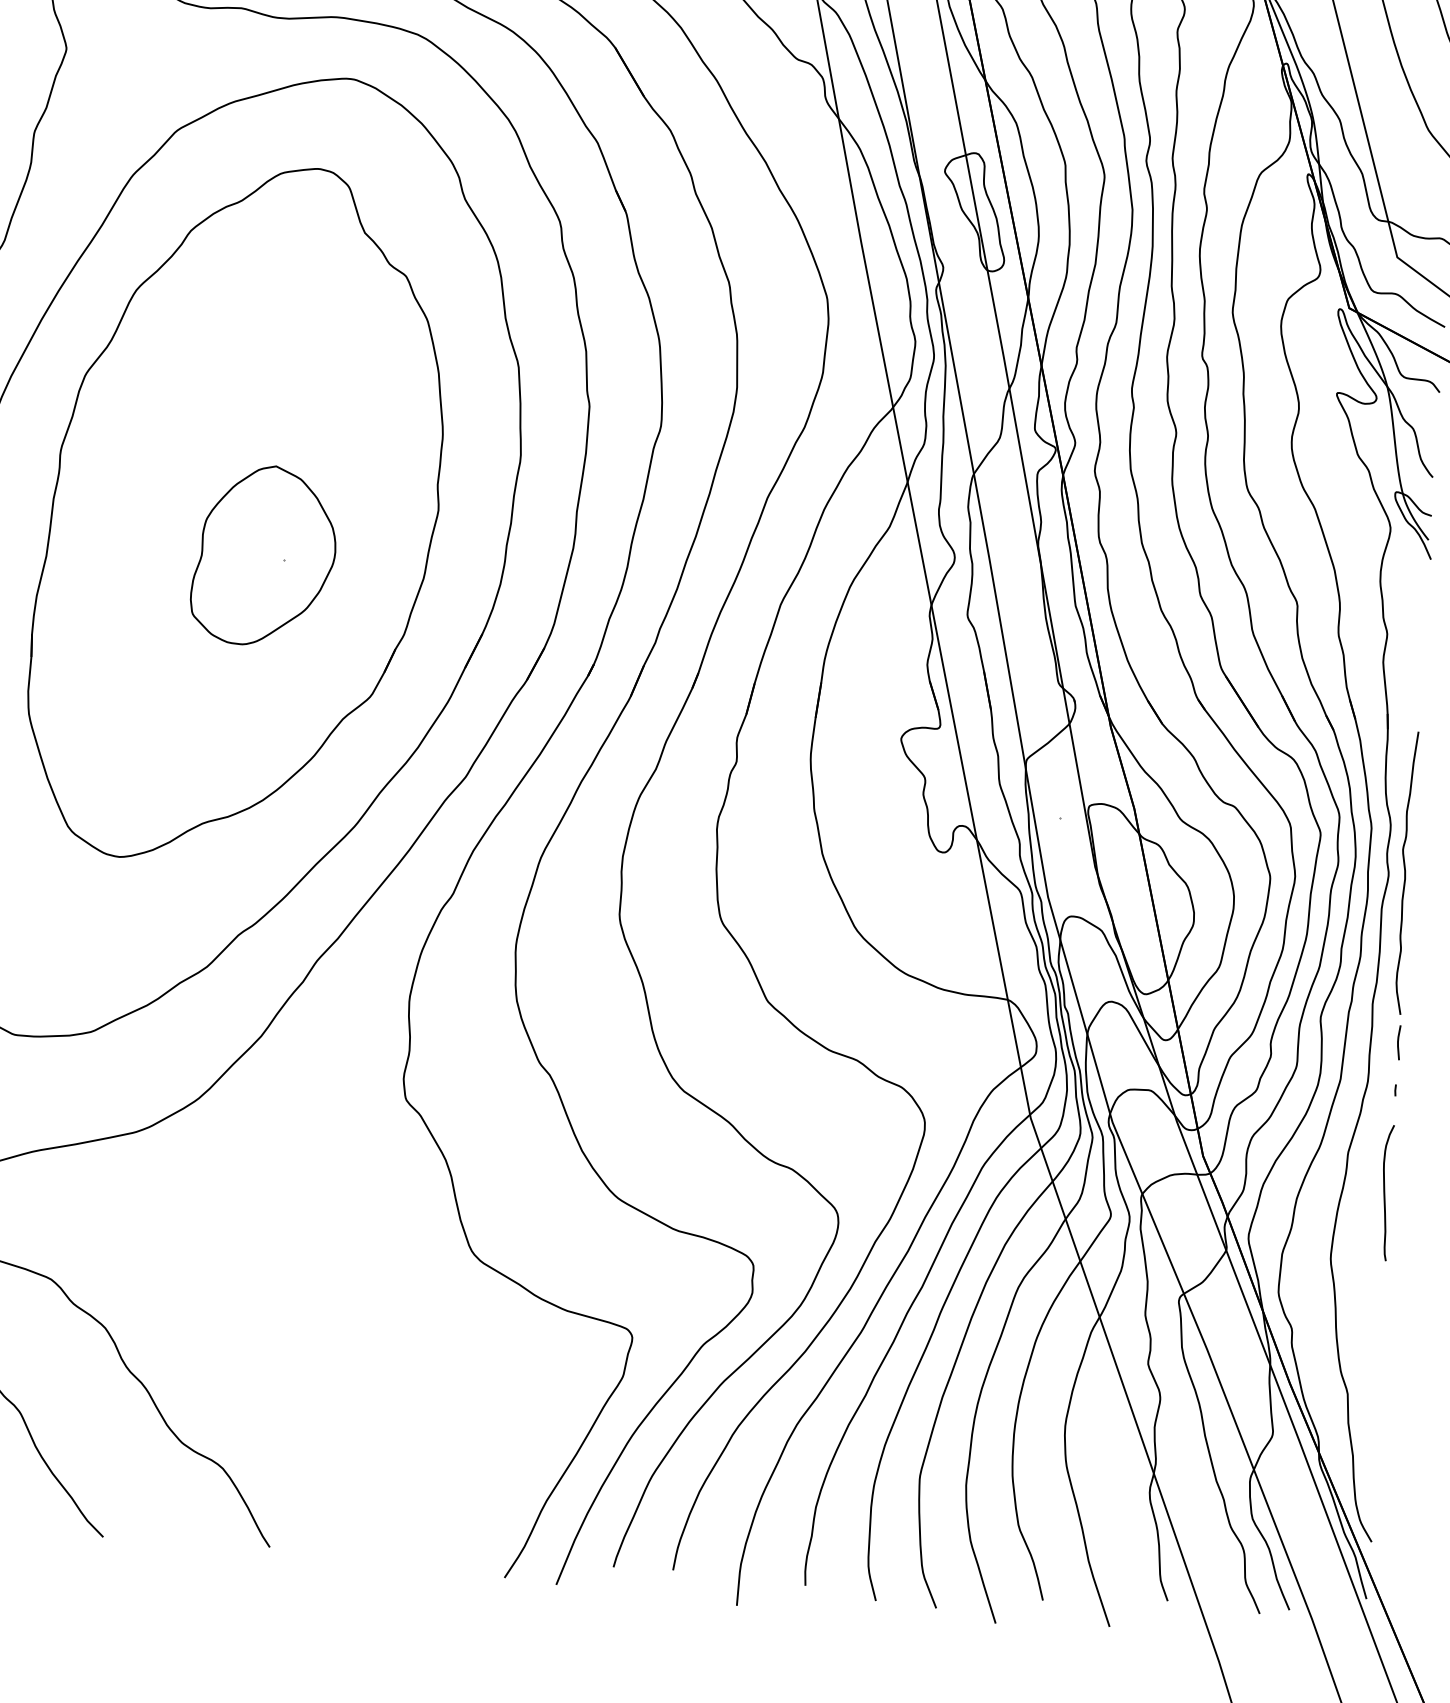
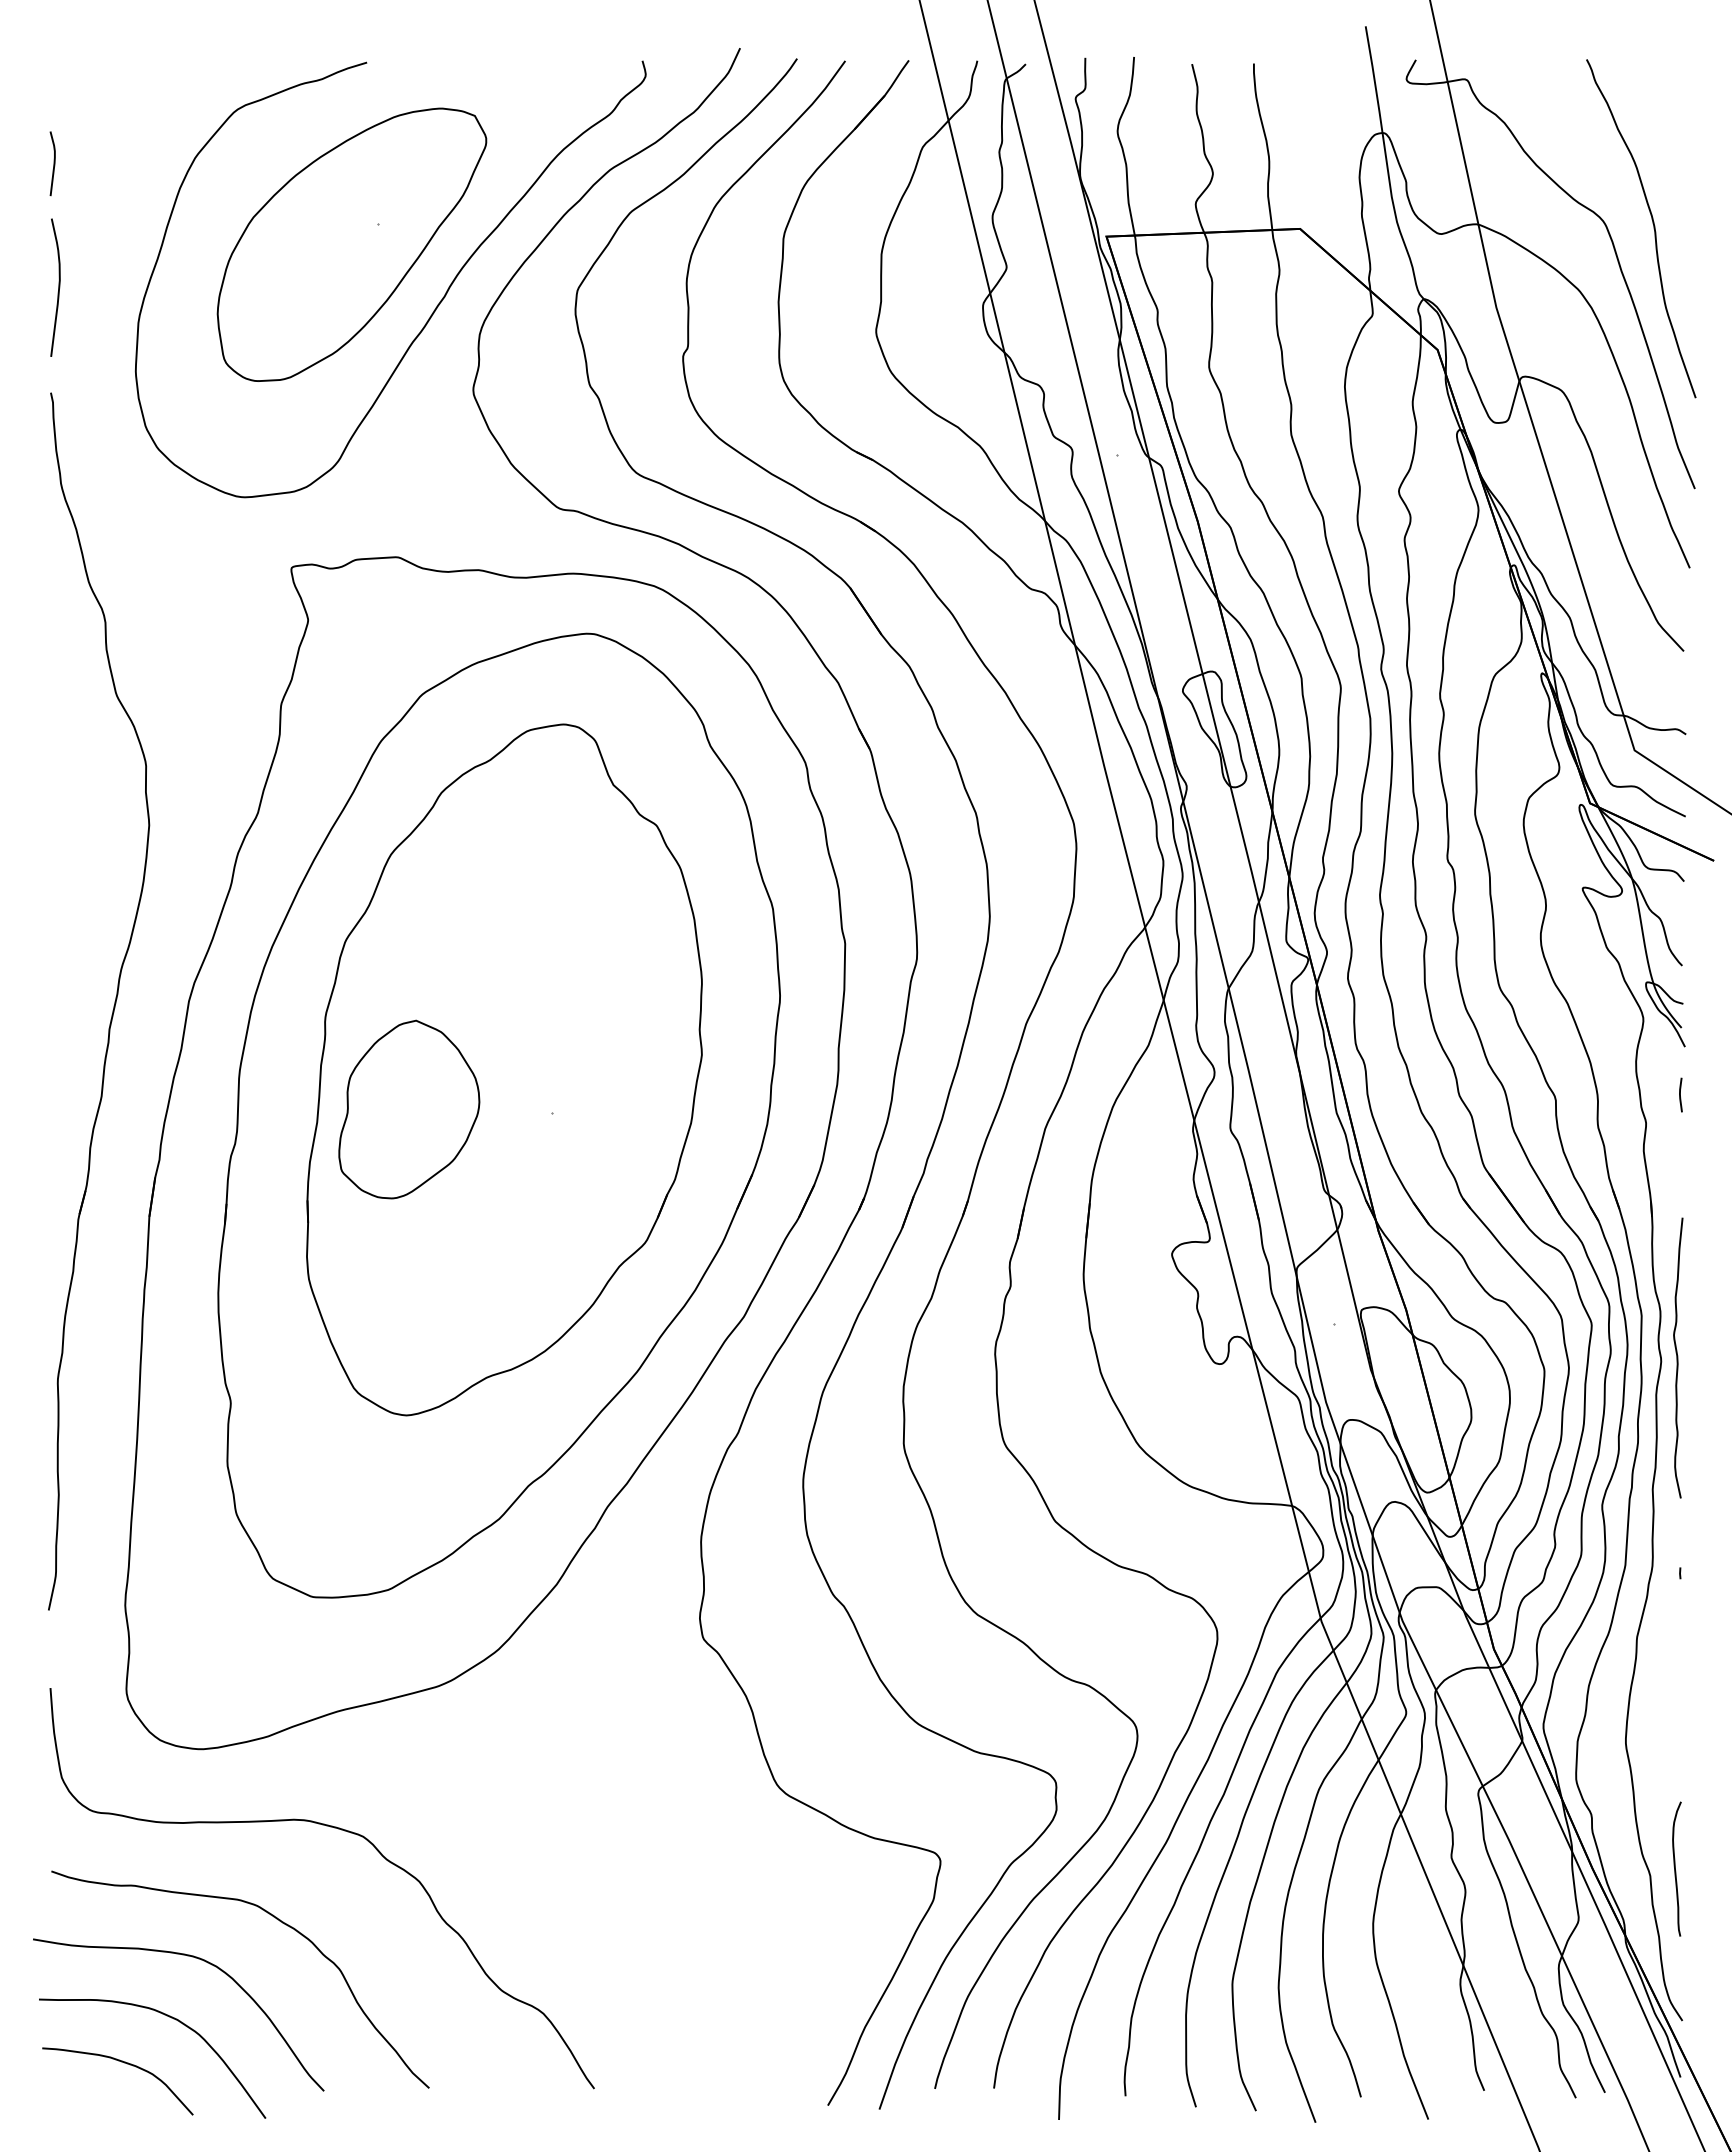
part: (264, 555) -> (409, 1109), moved
line: (1398, 1042) -> (1680, 1094), moved
curve: (1384, 1192) -> (1675, 1868), moved

